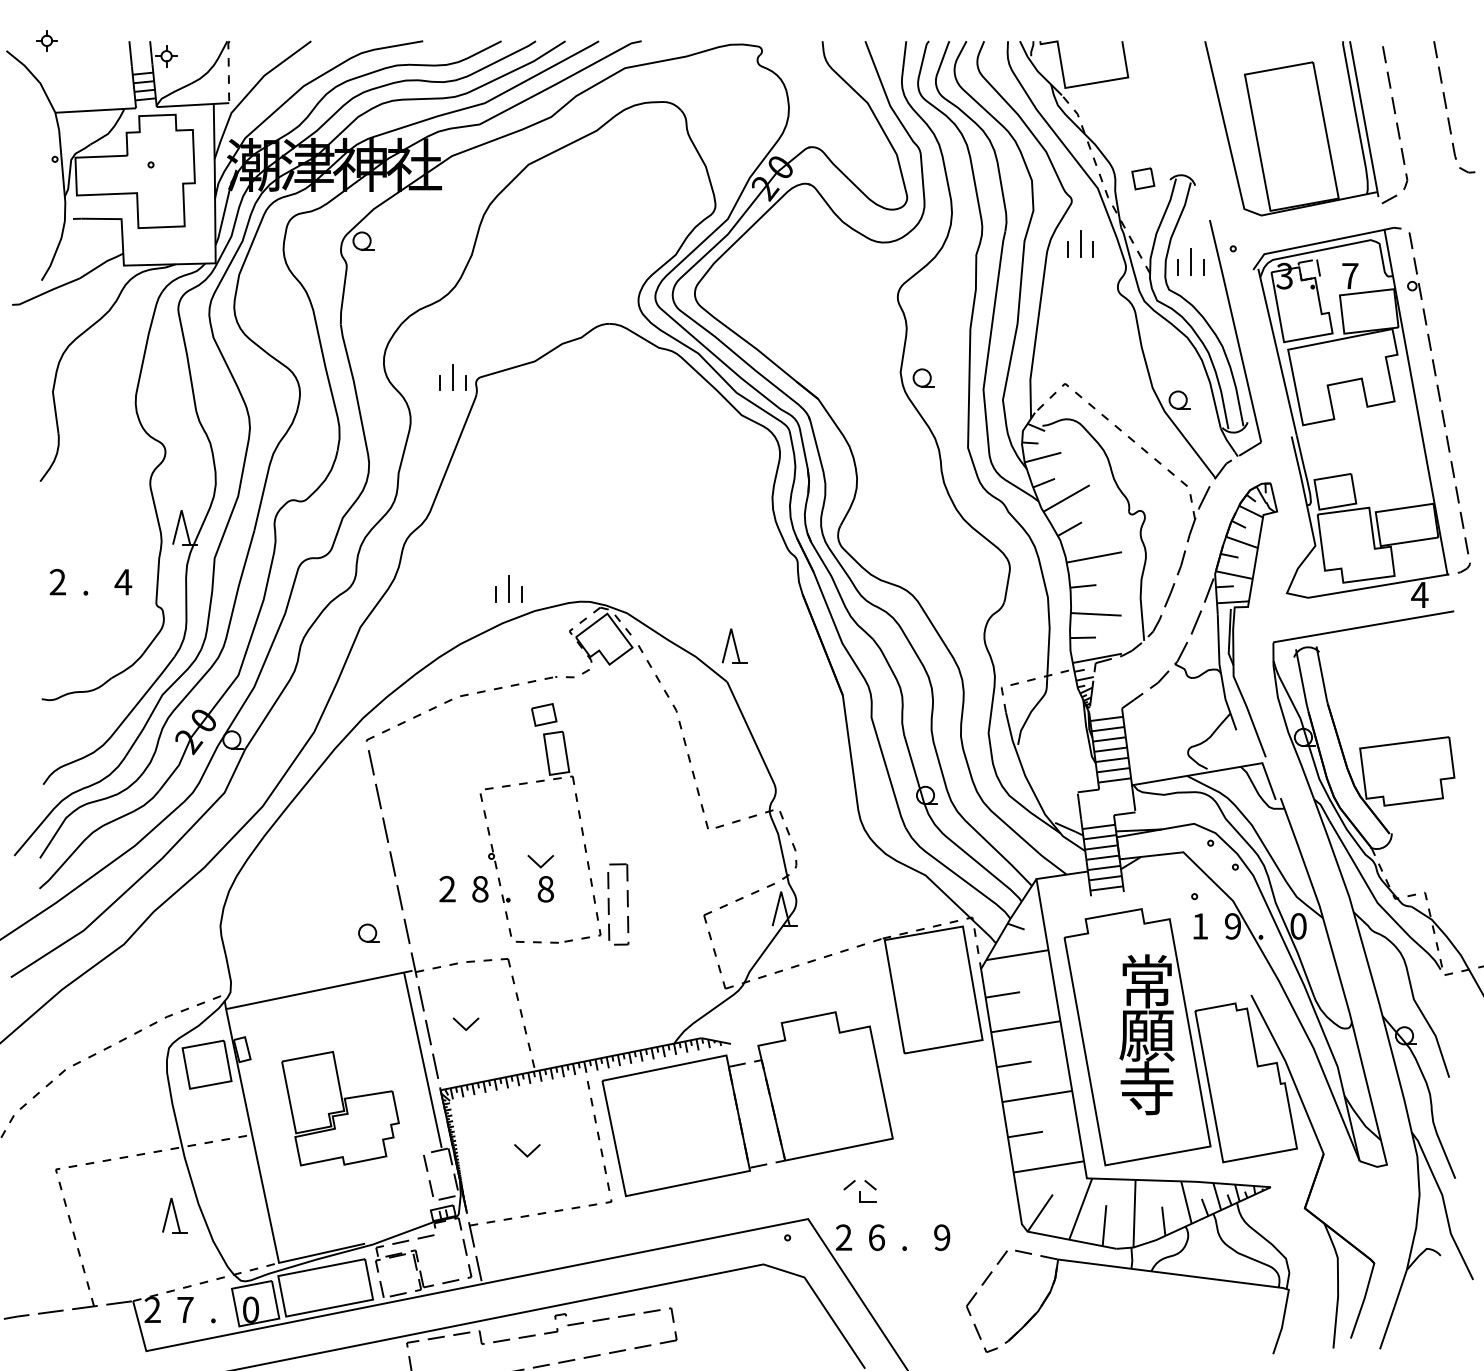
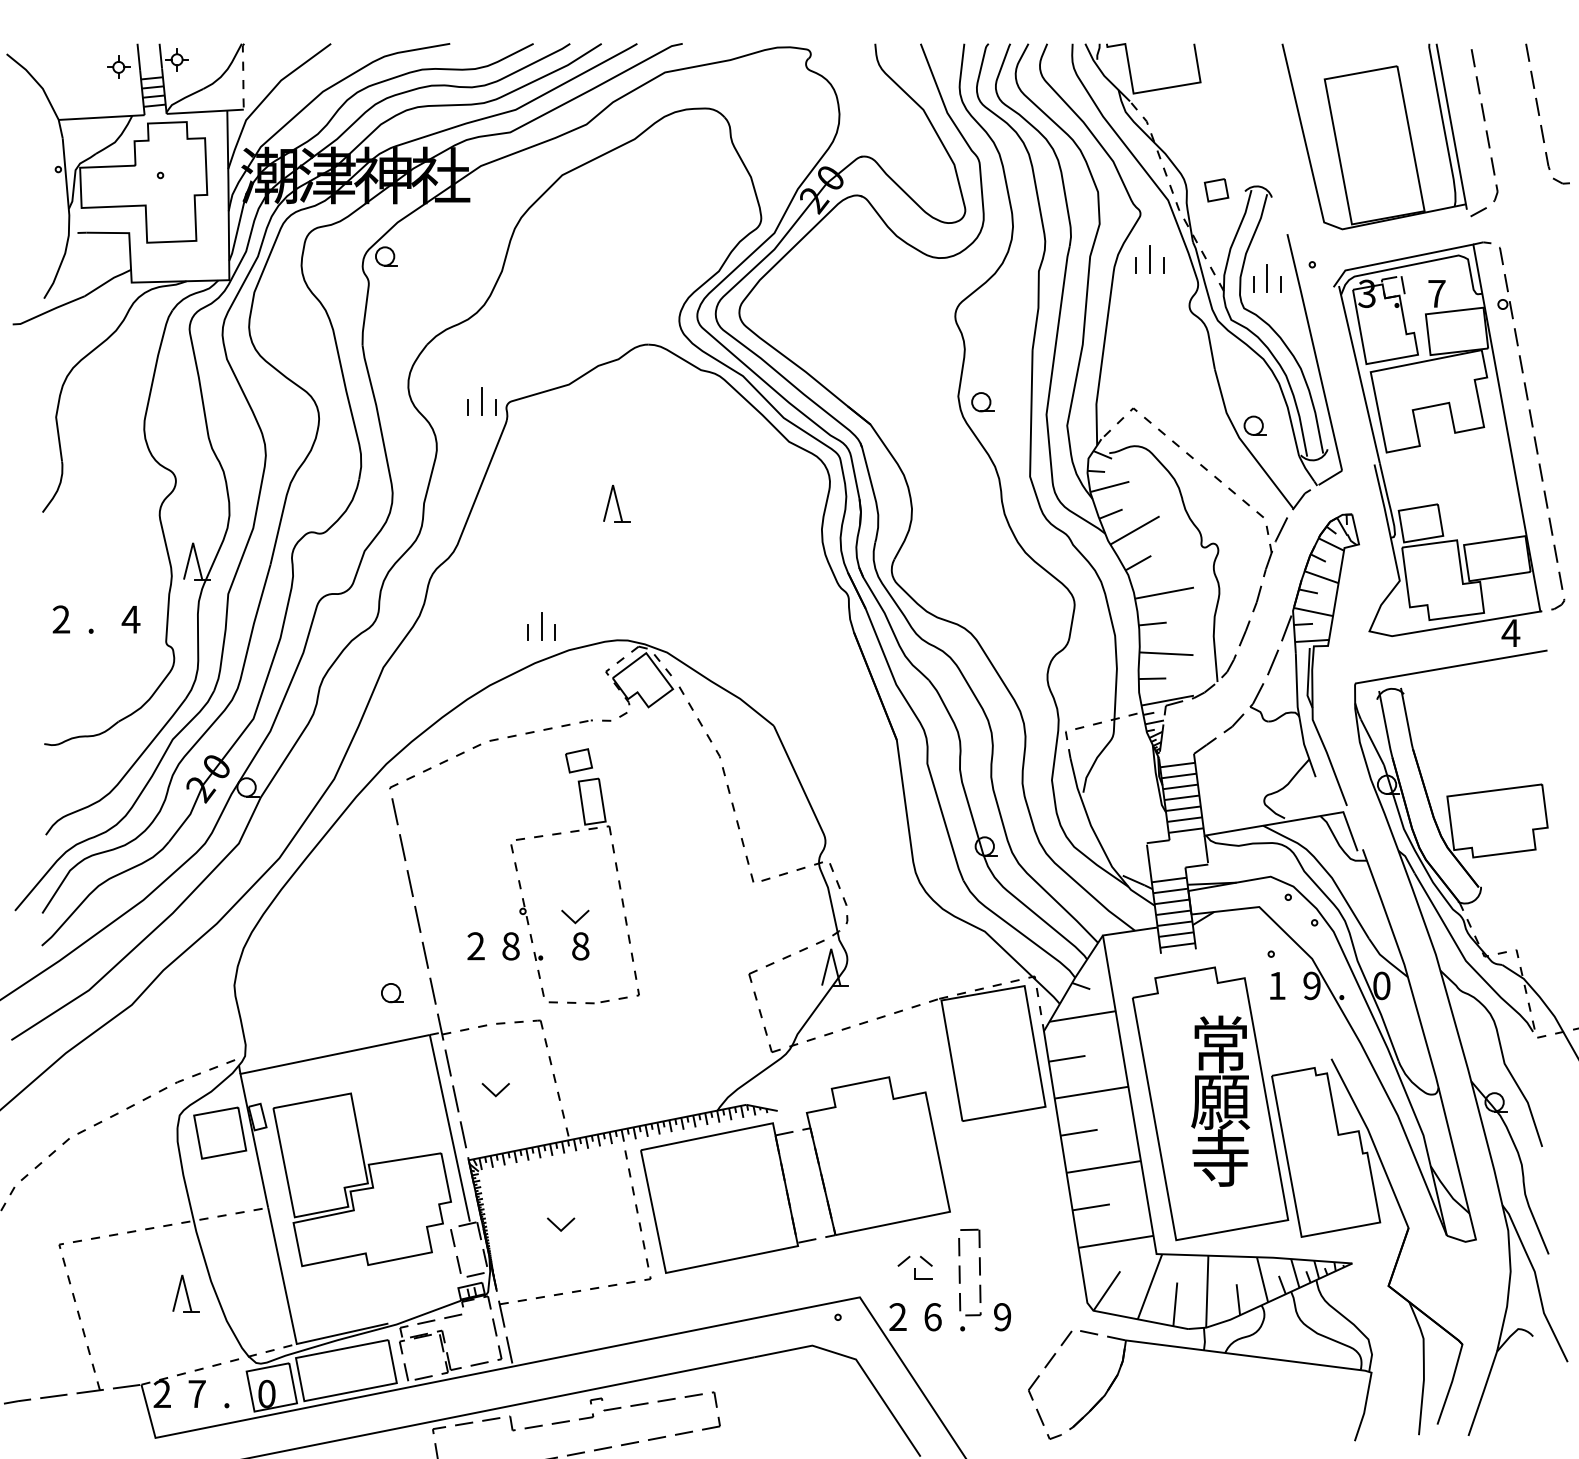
part: (46, 39) -> (118, 66), moved
part: (734, 646) -> (616, 503), moved
part: (609, 904) -> (960, 1272), moved
part: (339, 1108) -> (361, 1179), size x1.43

